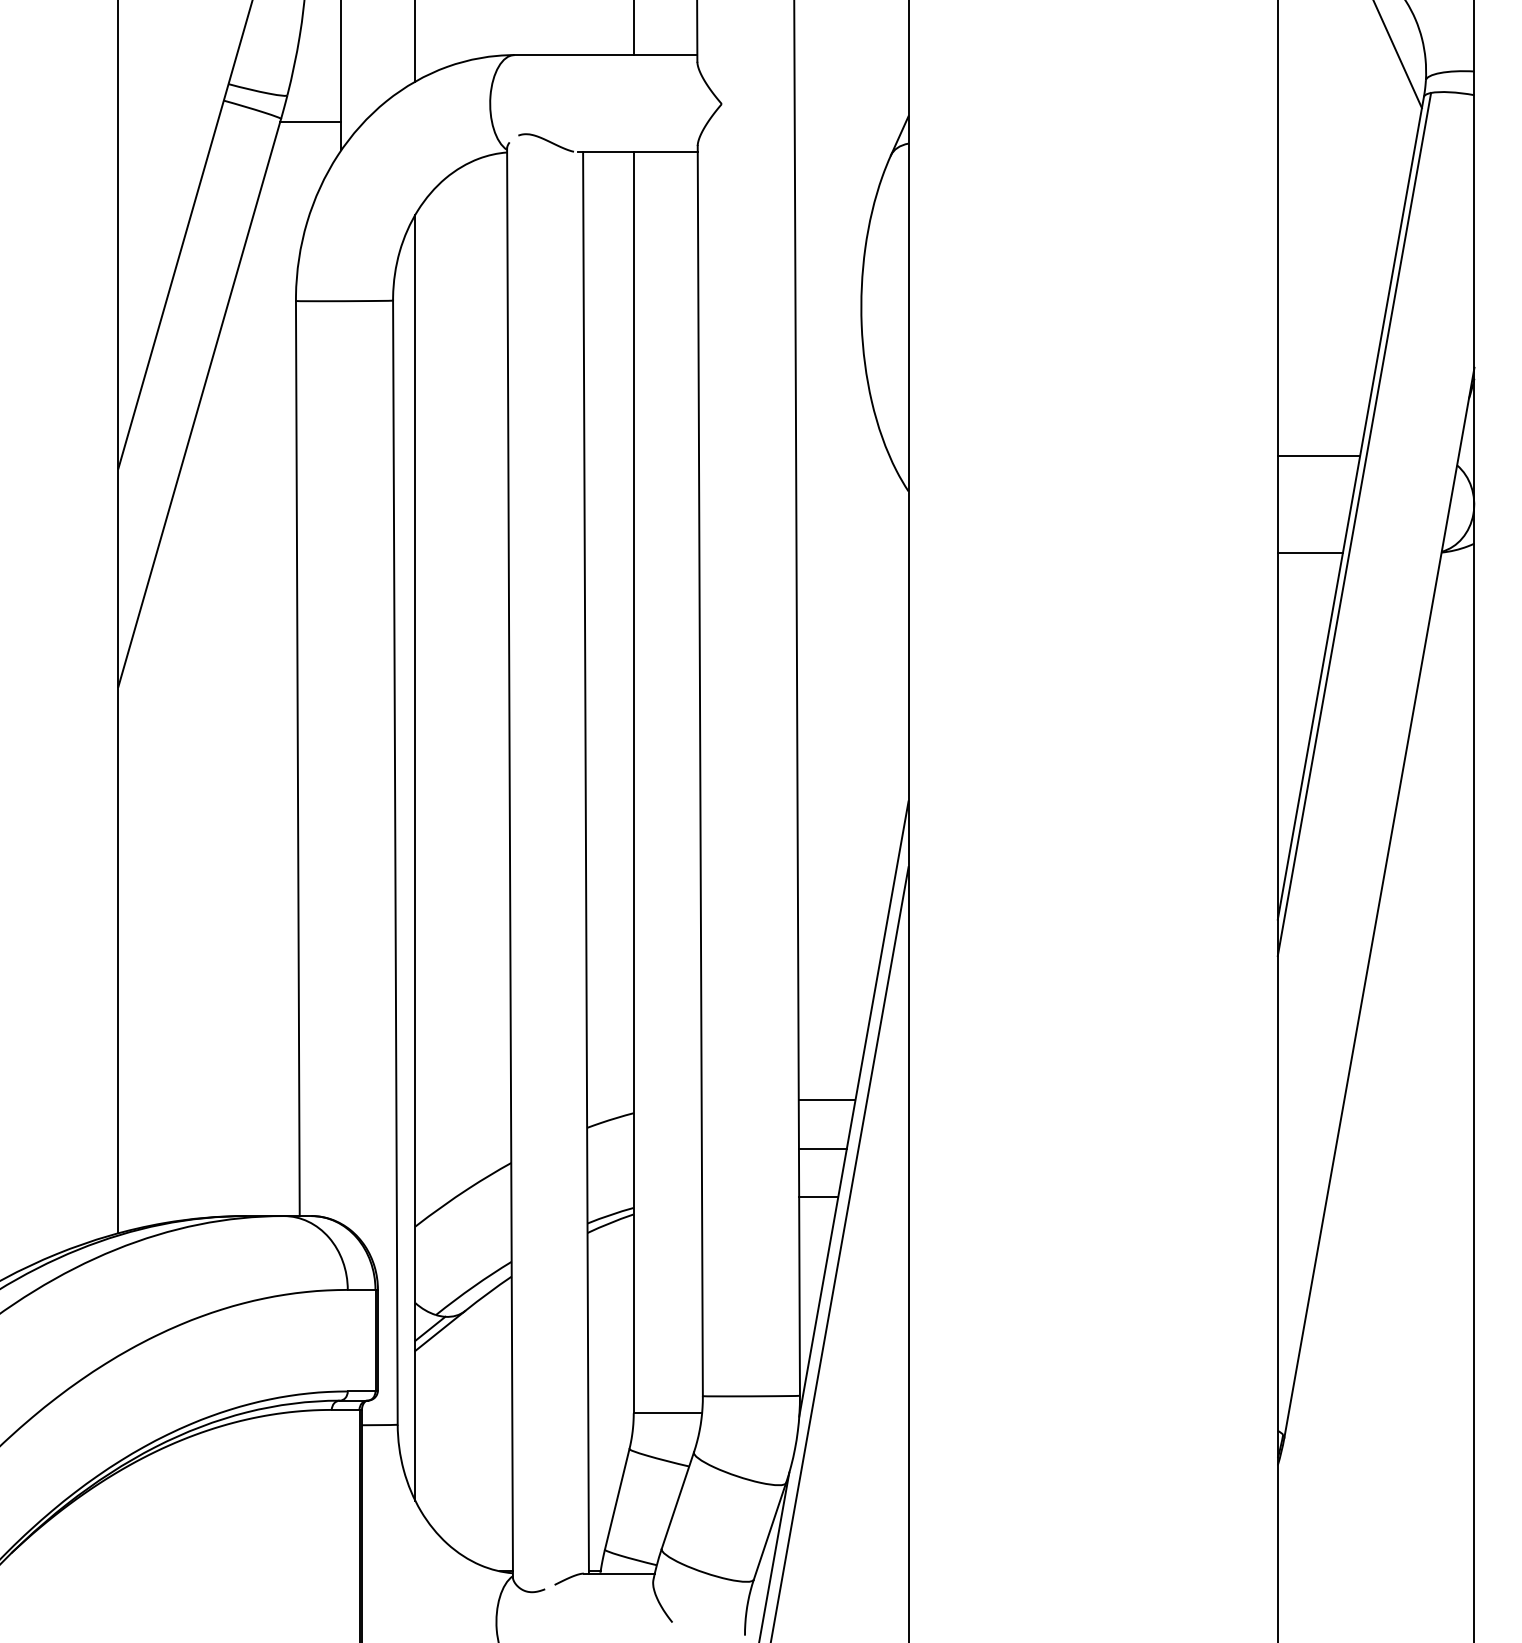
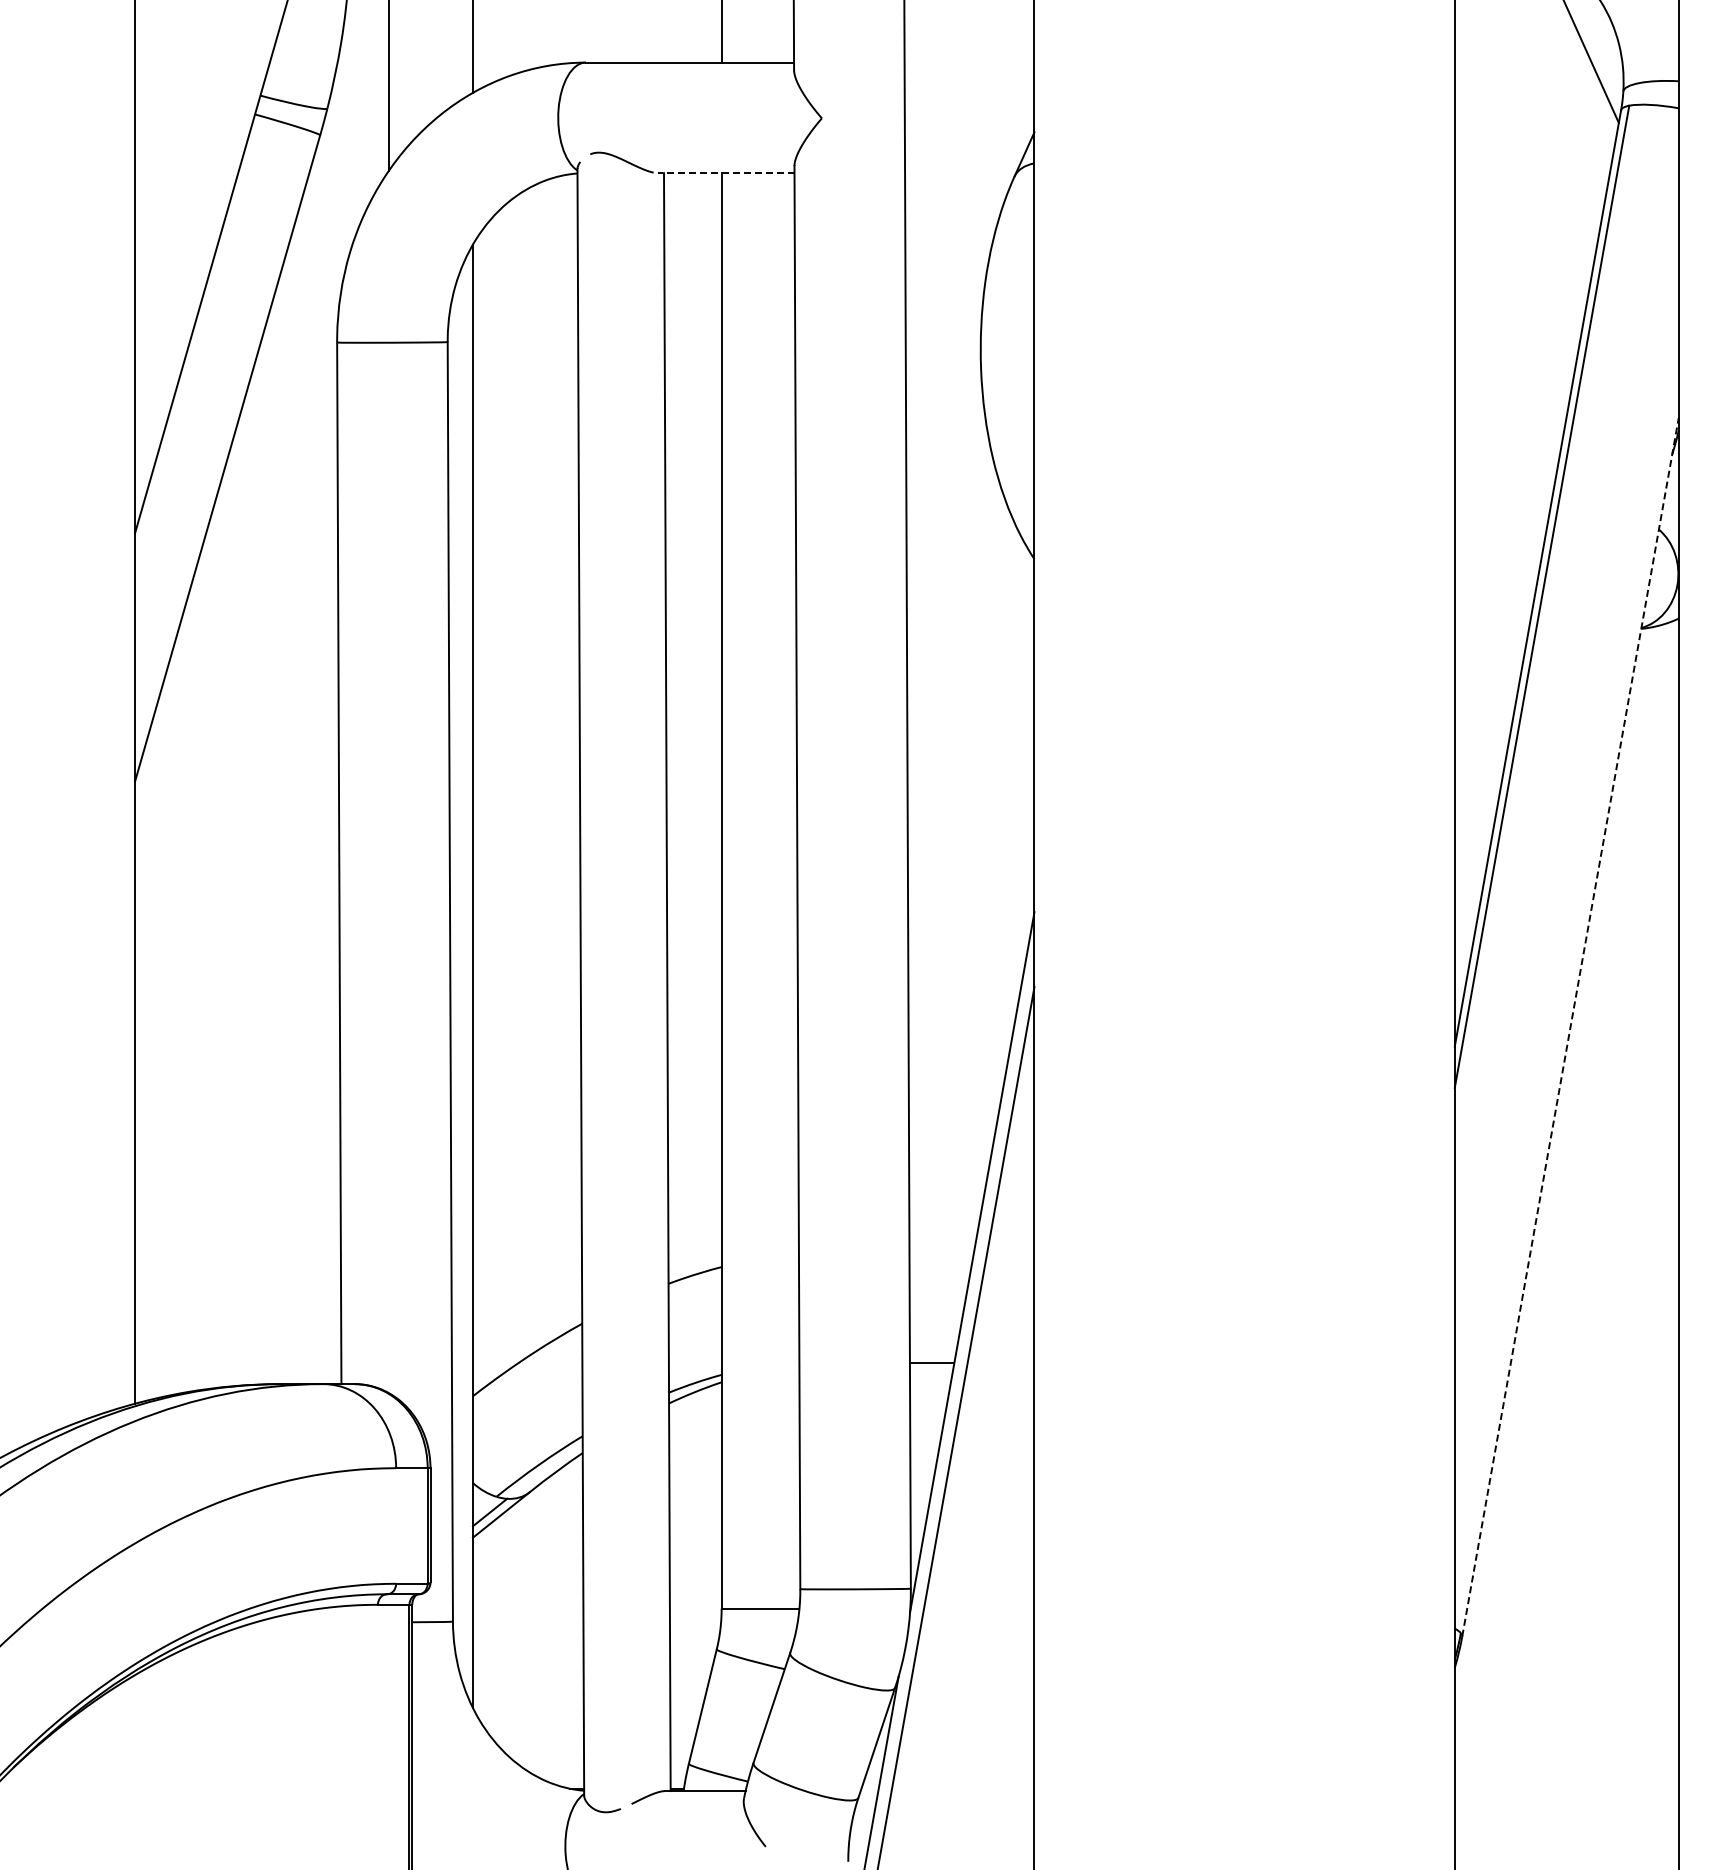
line: (310, 122) -> (353, 139), removed
line: (637, 152) -> (725, 173), solid -> dashed
line: (1318, 455) -> (1501, 518), removed
line: (1310, 553) -> (1491, 629), removed
line: (1379, 902) -> (1570, 1027), solid -> dashed
line: (826, 1100) -> (941, 1252), removed
line: (822, 1148) -> (936, 1307), removed

